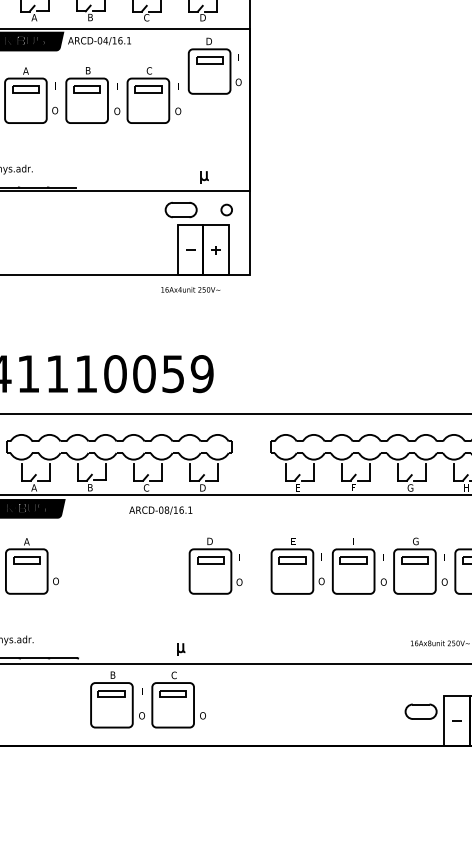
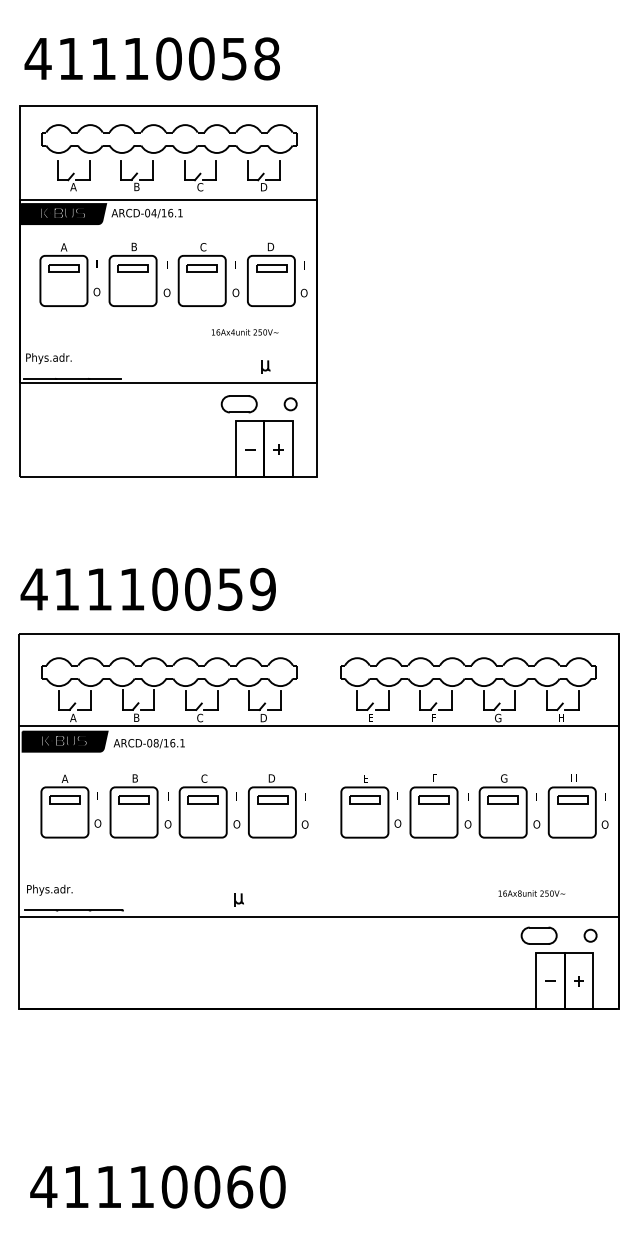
part: (215, 65) -> (277, 274), moved
text: (191, 289) -> (245, 332), moved
text: (160, 510) -> (148, 743), moved
part: (147, 700) -> (174, 806), moved
part: (420, 711) -> (538, 935), moved

